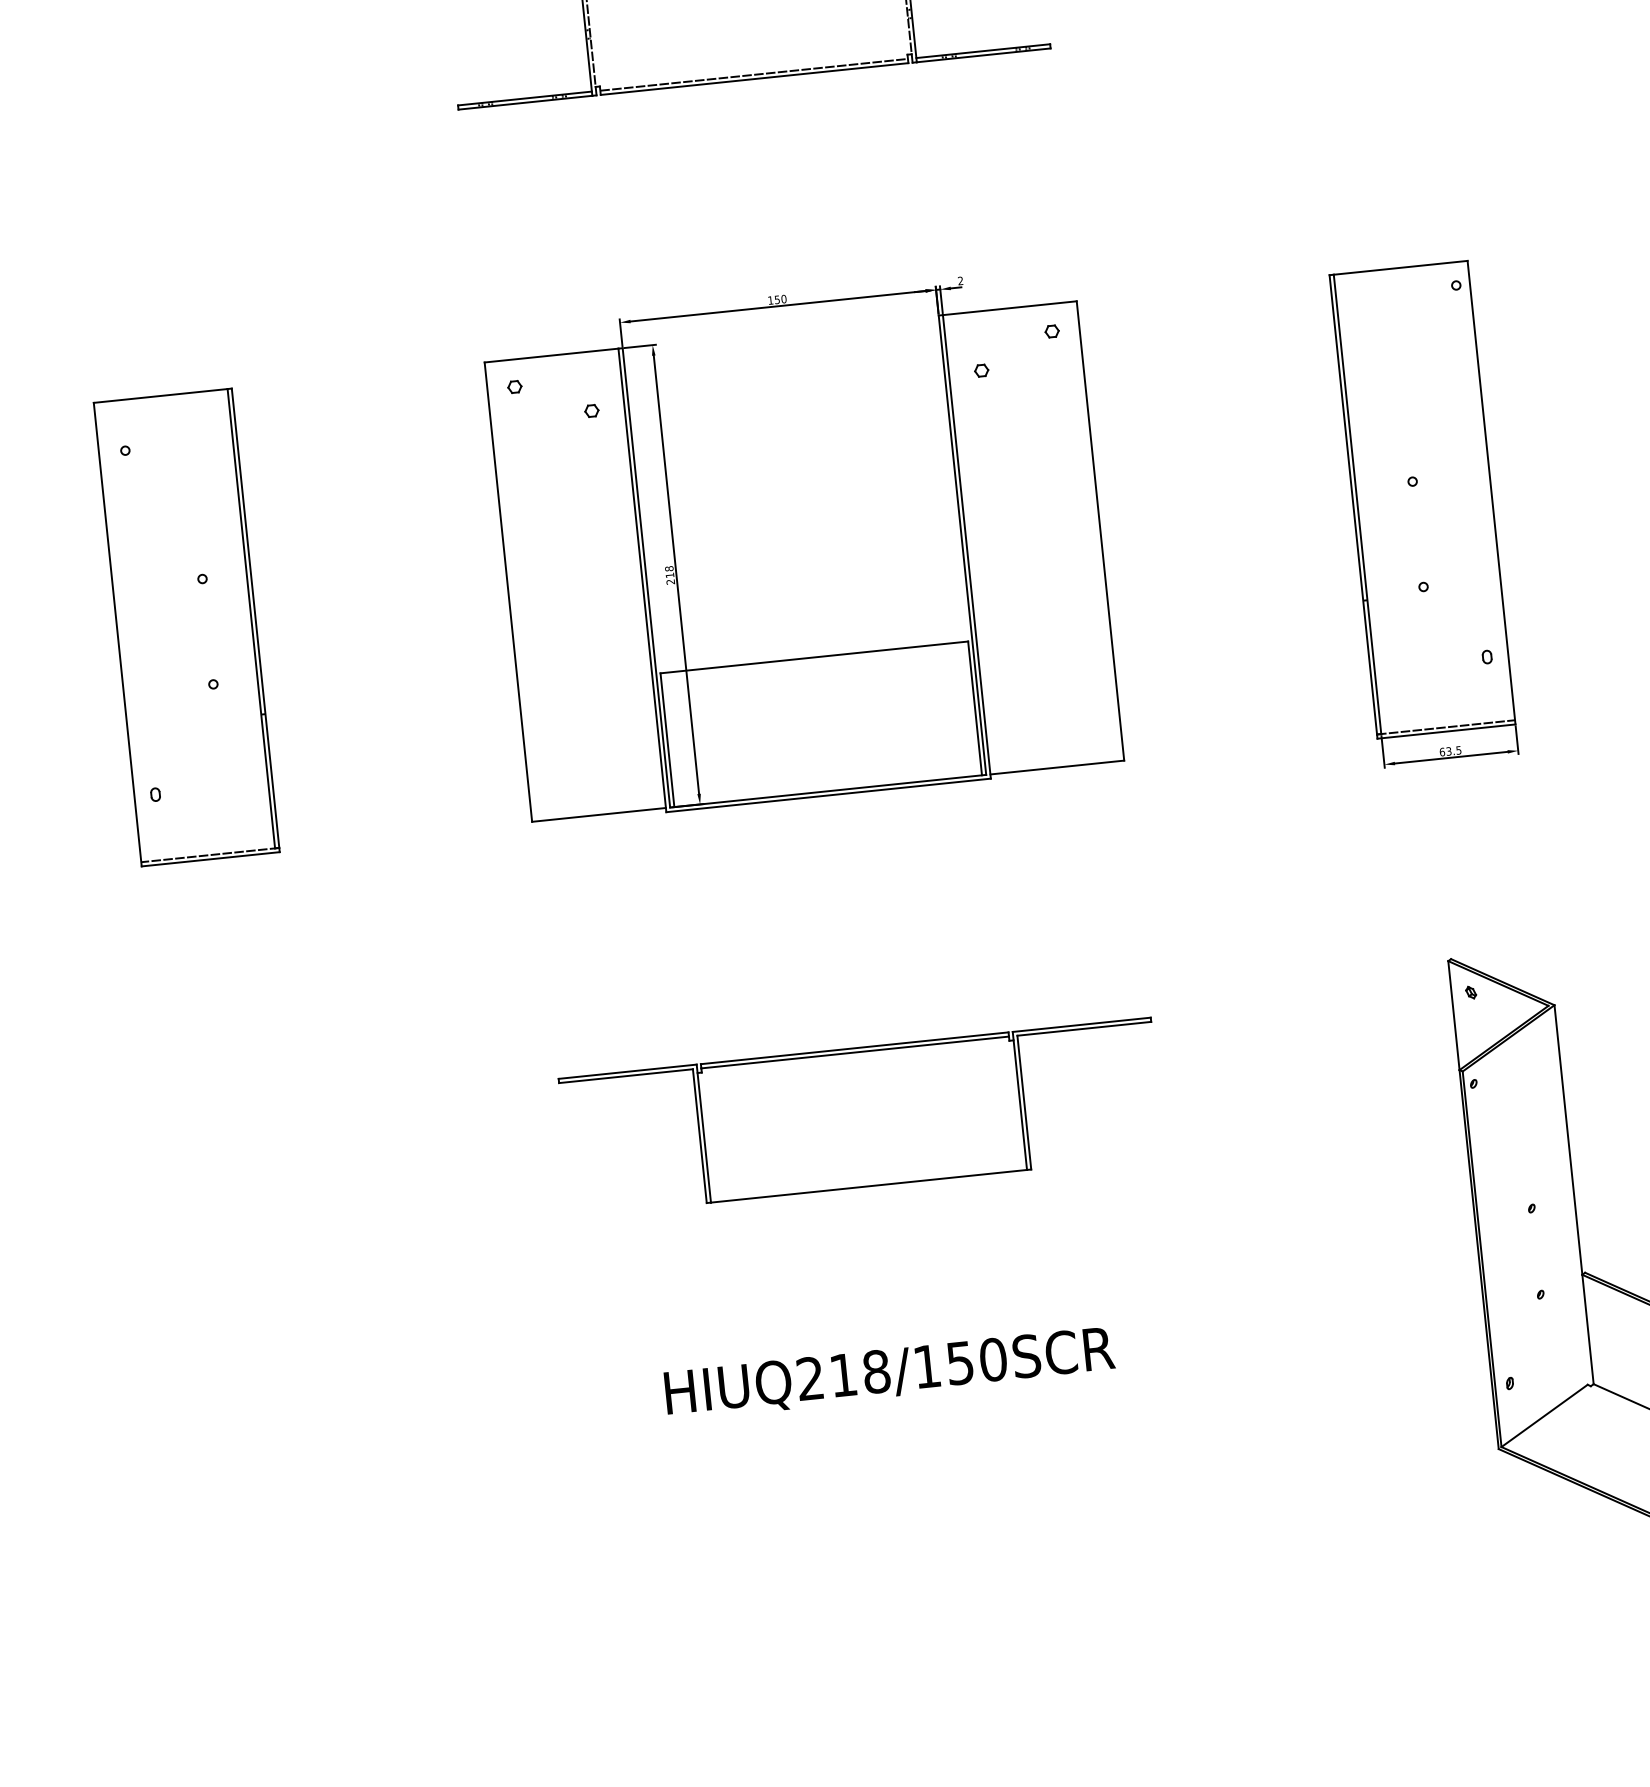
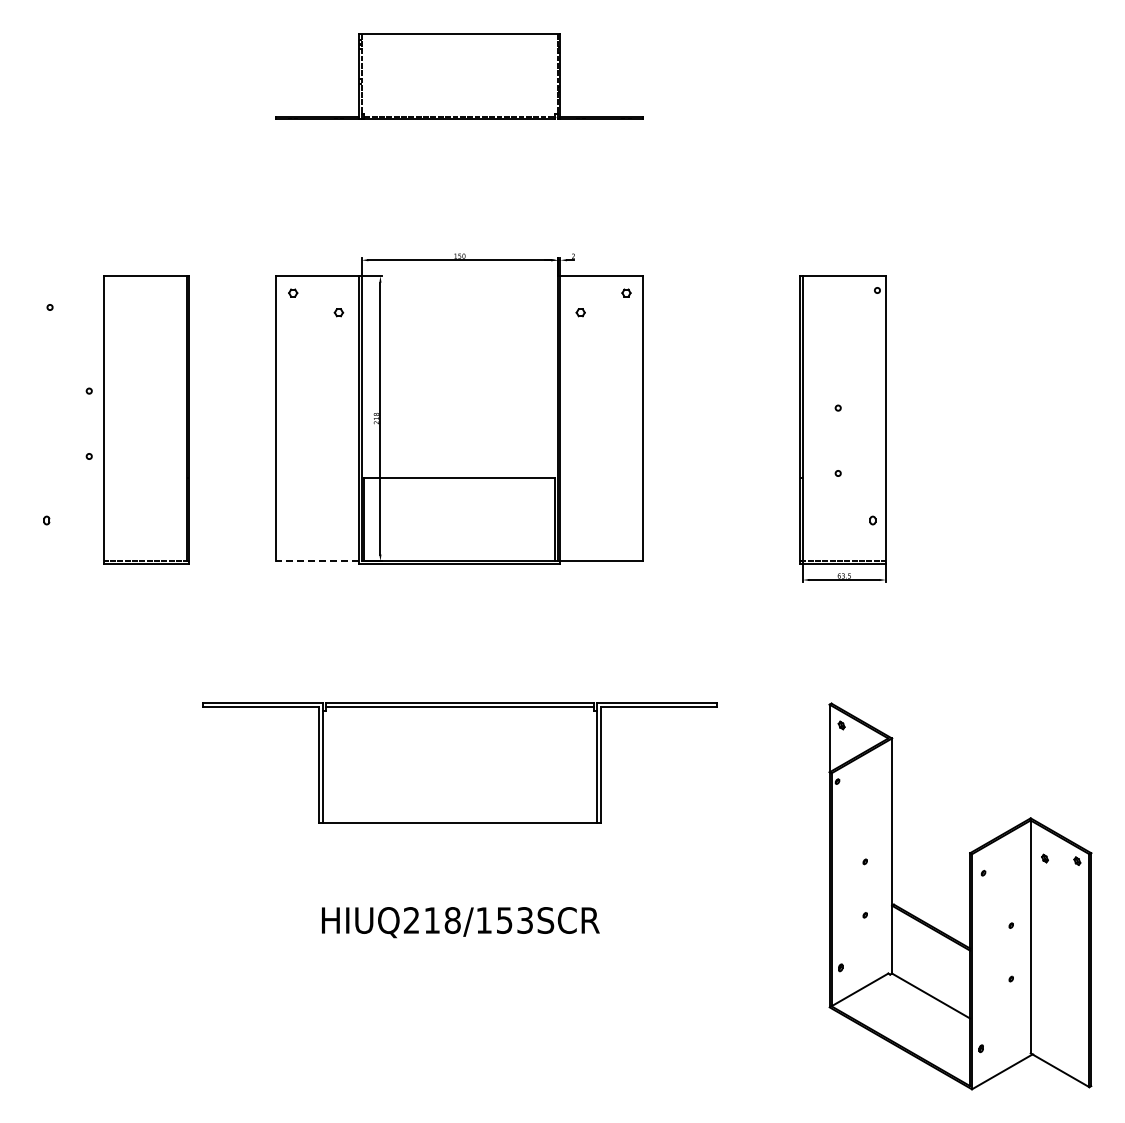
part: (186, 626) -> (146, 419), moved
line: (598, 815) -> (317, 561), solid -> dashed
part: (861, 1117) -> (459, 763), size x1.4
text: (993, 1359) -> (525, 920), HIUQ218/150SCR -> HIUQ218/153SCR

